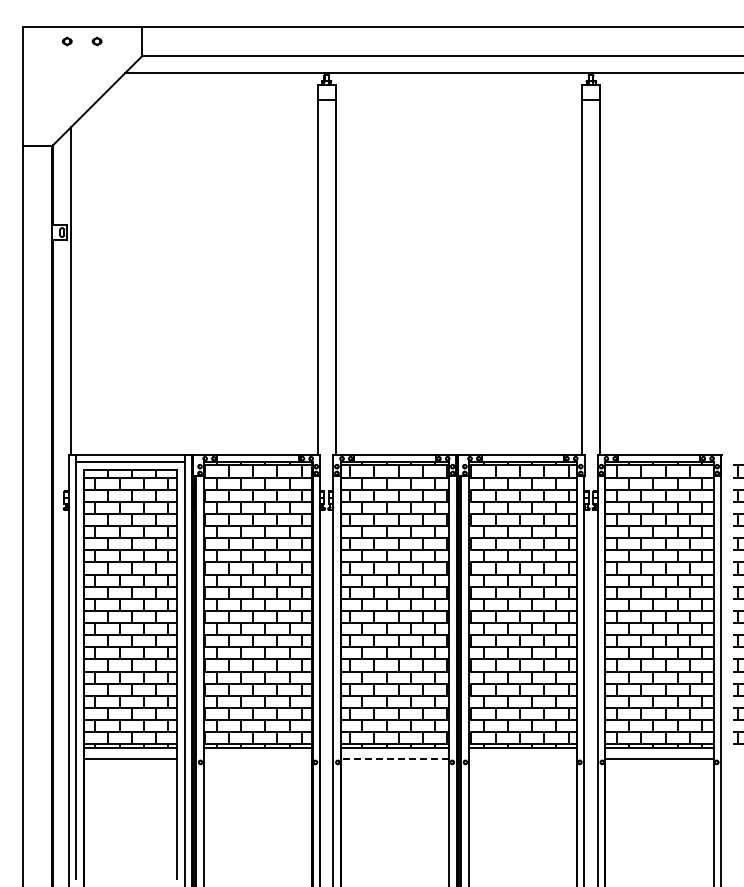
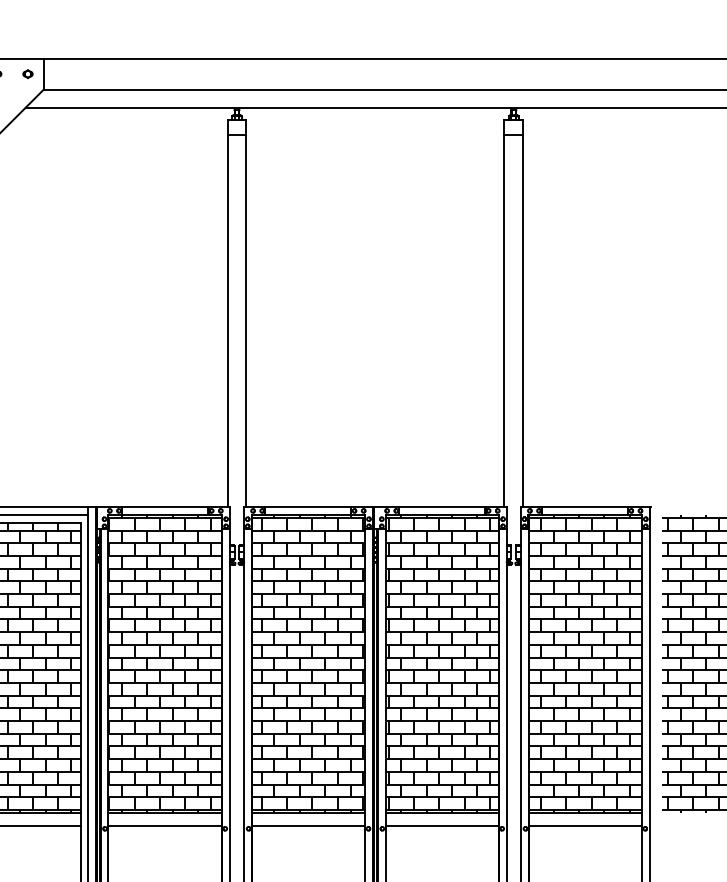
part: (126, 41) -> (27, 74), added
line: (257, 759) -> (164, 825), added
line: (394, 759) -> (308, 825), dashed -> solid
line: (522, 759) -> (442, 825), added

